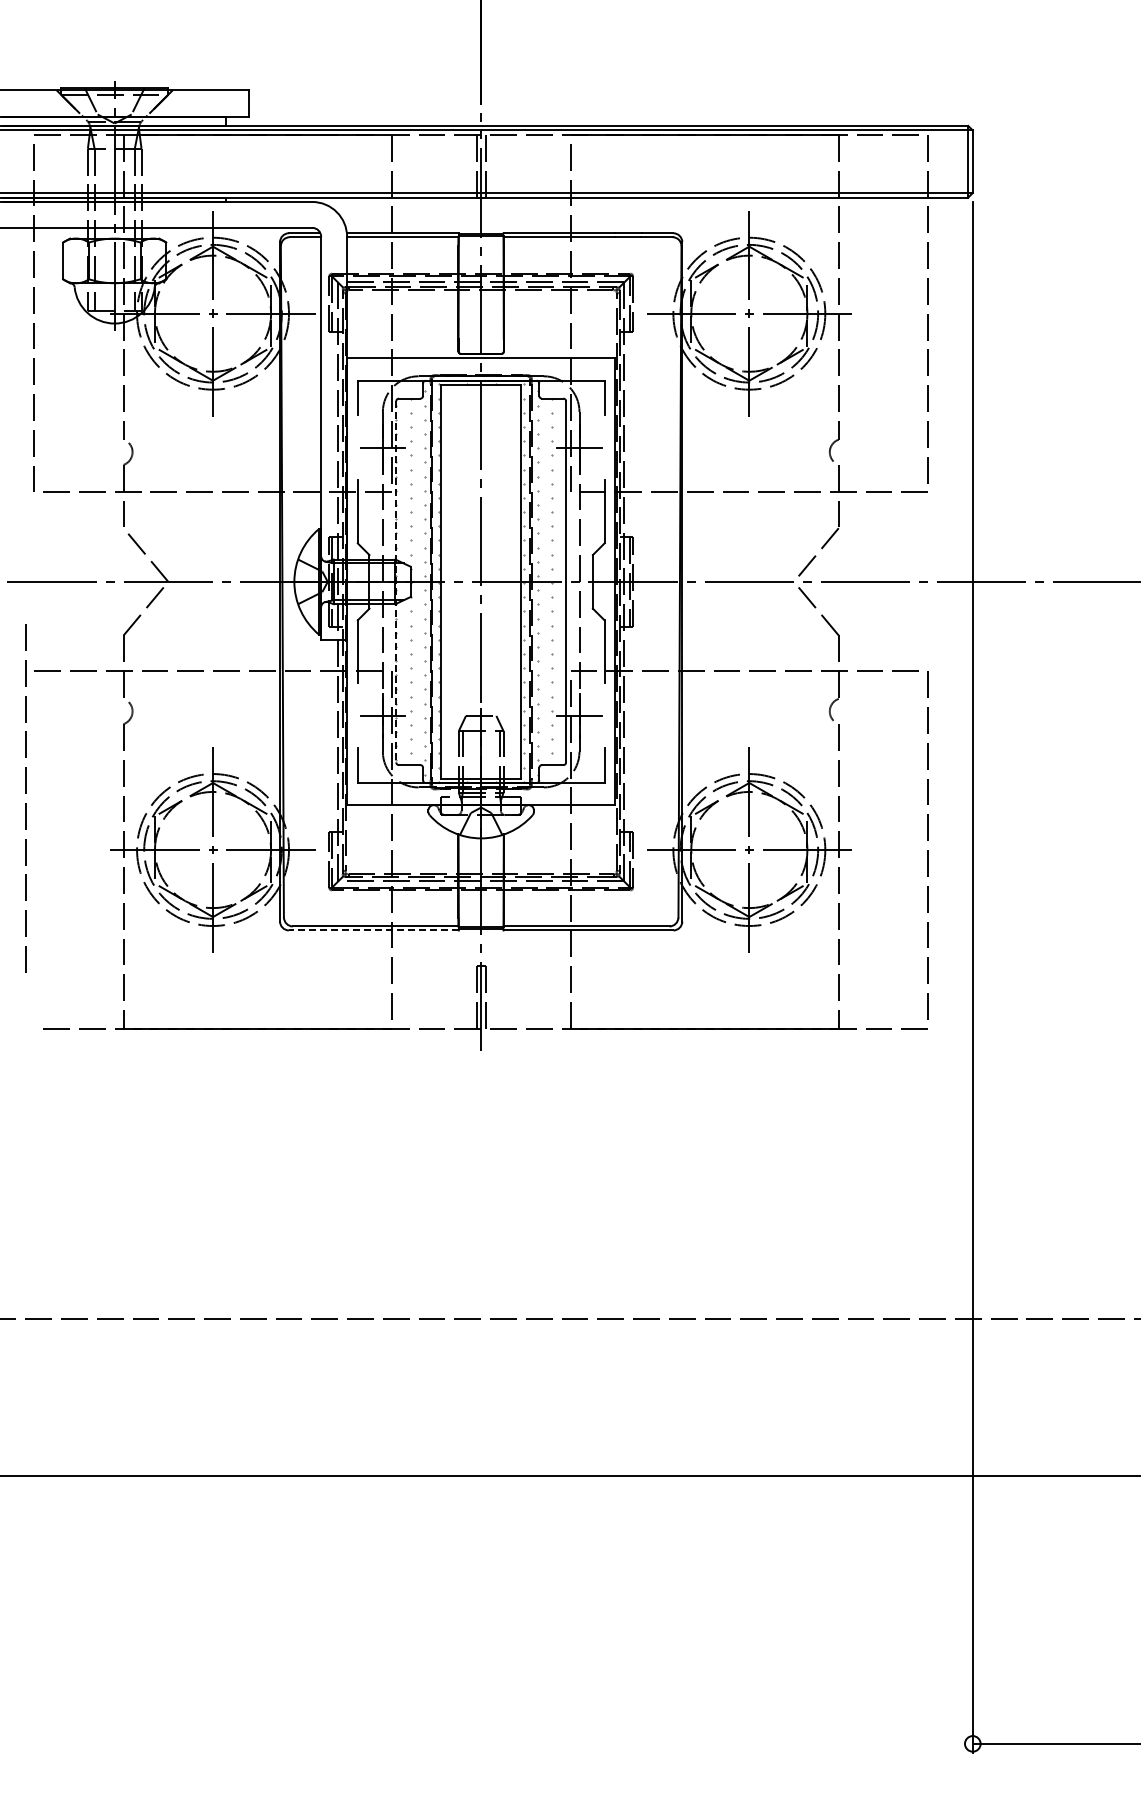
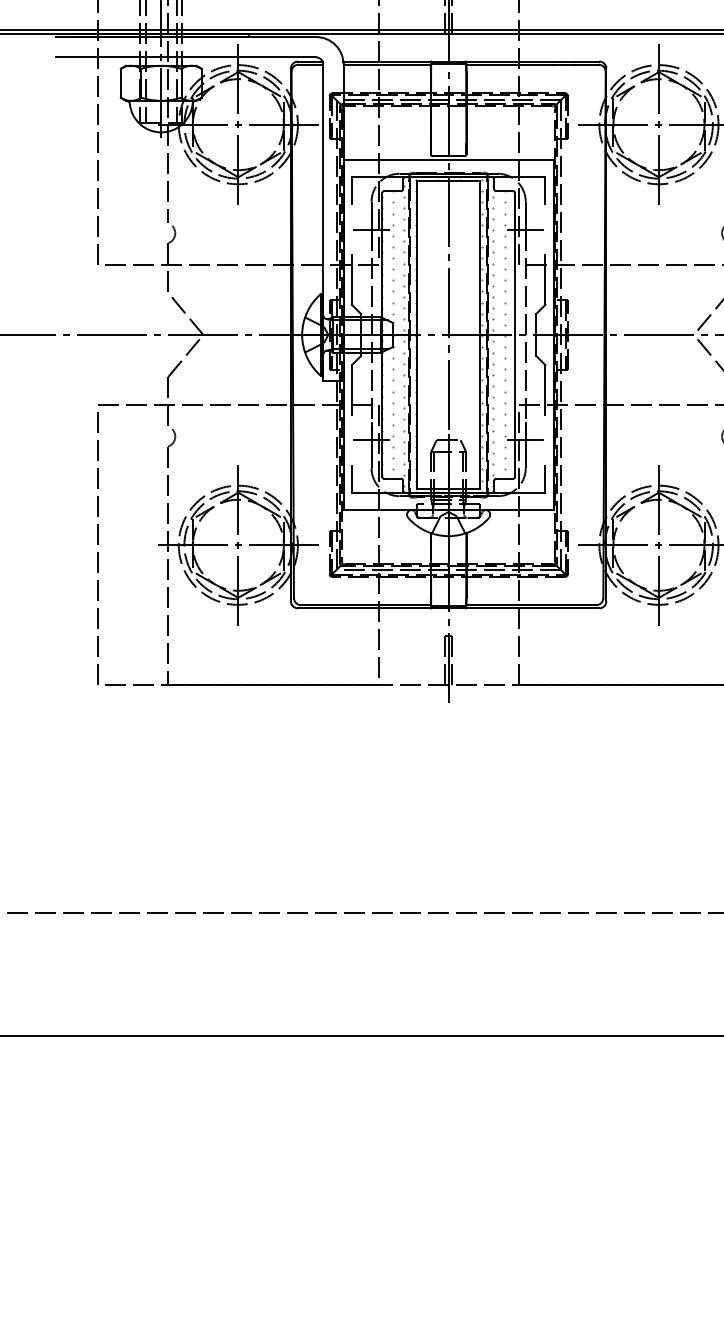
line: (396, 581) -> (382, 334), dashed -> solid
line: (25, 793) -> (97, 544), moved
line: (373, 930) -> (364, 608), dashed -> solid

